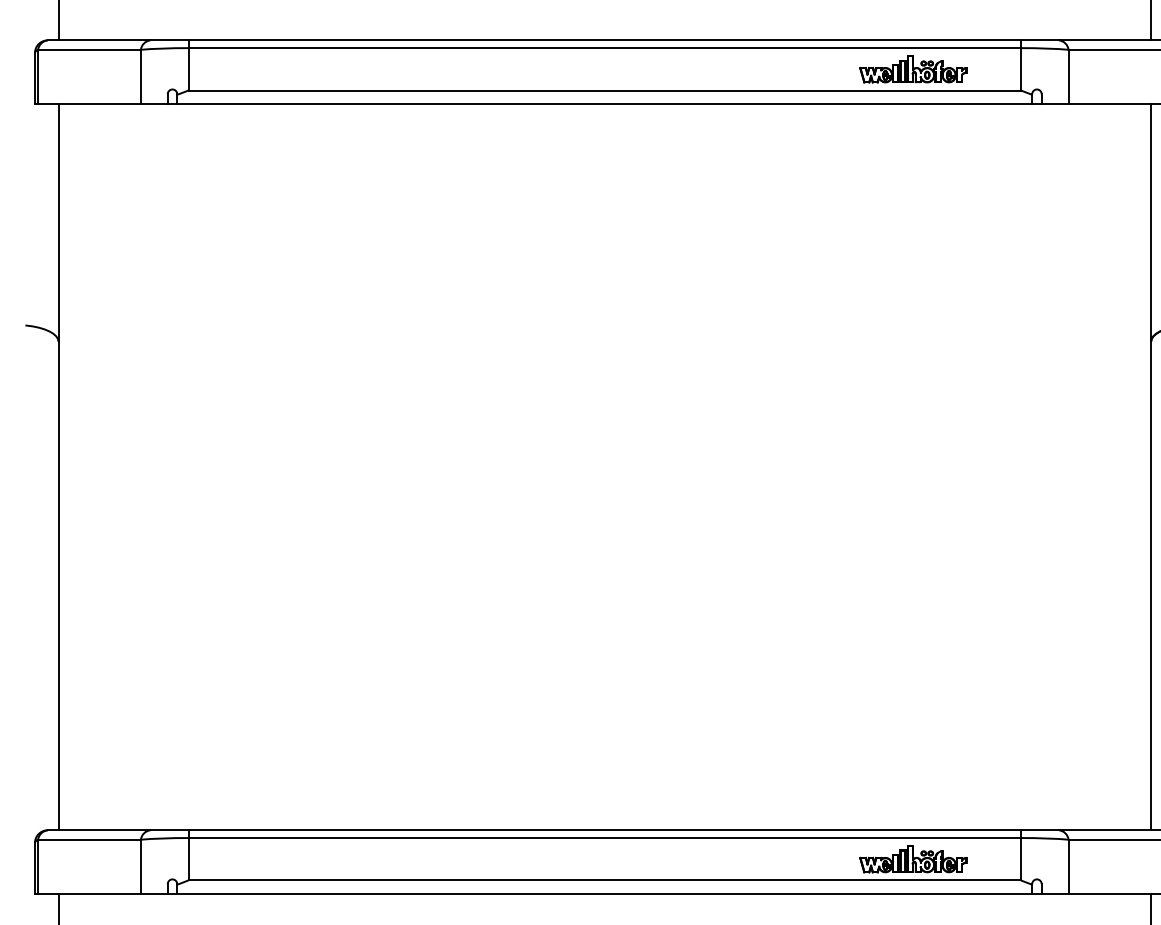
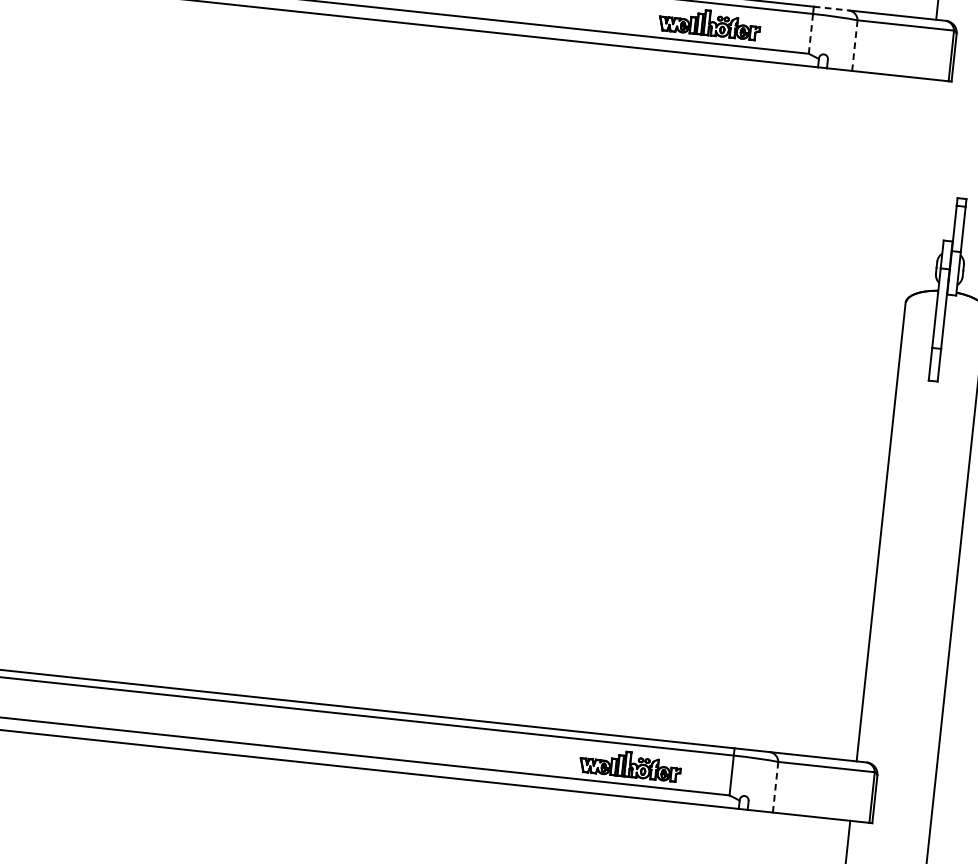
line: (1040, 40) -> (832, 8), solid -> dashed
line: (1020, 68) -> (810, 33), solid -> dashed
line: (1068, 76) -> (854, 45), solid -> dashed
line: (1151, 221) -> (918, 189), removed
line: (1068, 866) -> (775, 787), solid -> dashed

